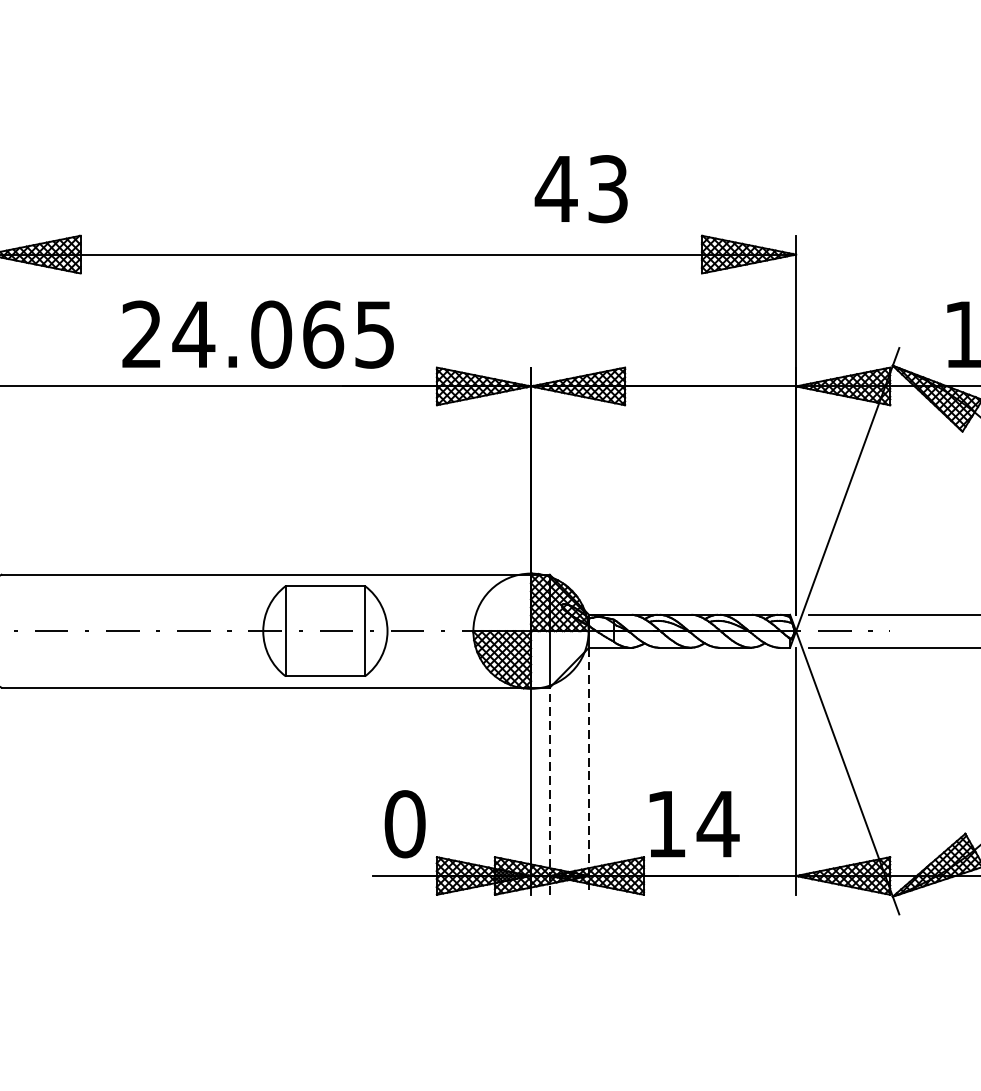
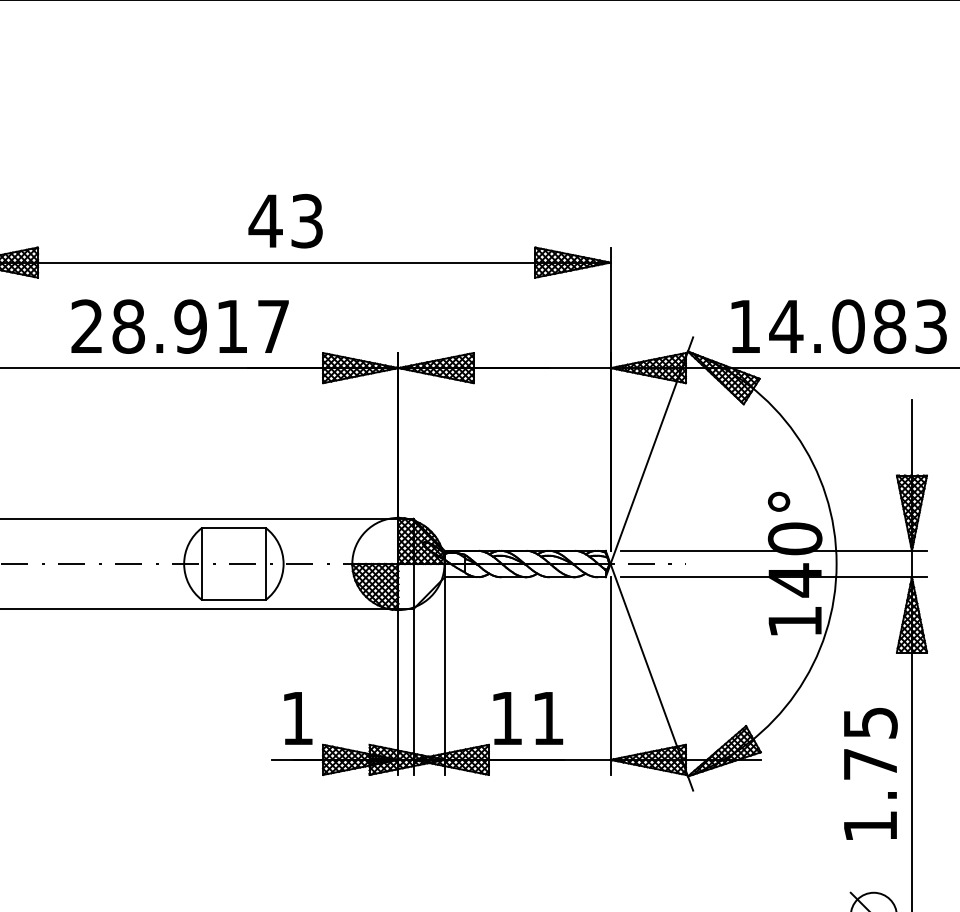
text: (581, 189) -> (285, 221), moved
text: (282, 334) -> (199, 326), 24.065 -> 28.917
line: (588, 771) -> (444, 676), dashed -> solid
line: (549, 791) -> (413, 692), dashed -> solid
text: (404, 824) -> (297, 718), 0 -> 1
text: (717, 824) -> (547, 718), 14 -> 11

